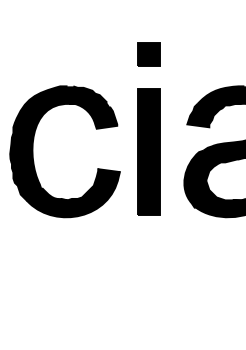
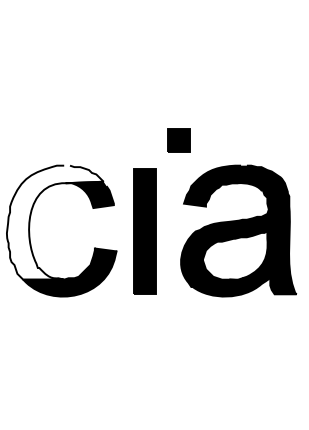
part: (147, 54) -> (178, 140), moved
fill: (57, 143) -> (54, 222), removed

